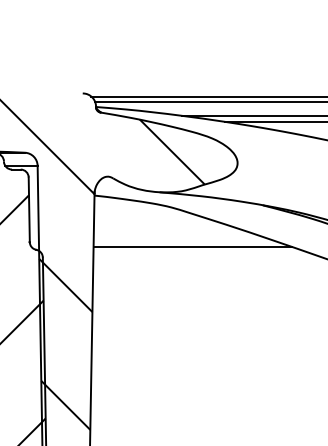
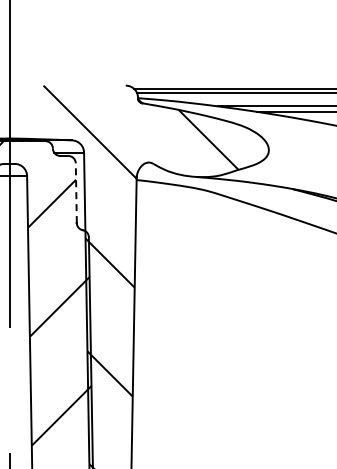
line: (29, 210) -> (76, 193), solid -> dashed
line: (192, 246) -> (227, 227), removed

